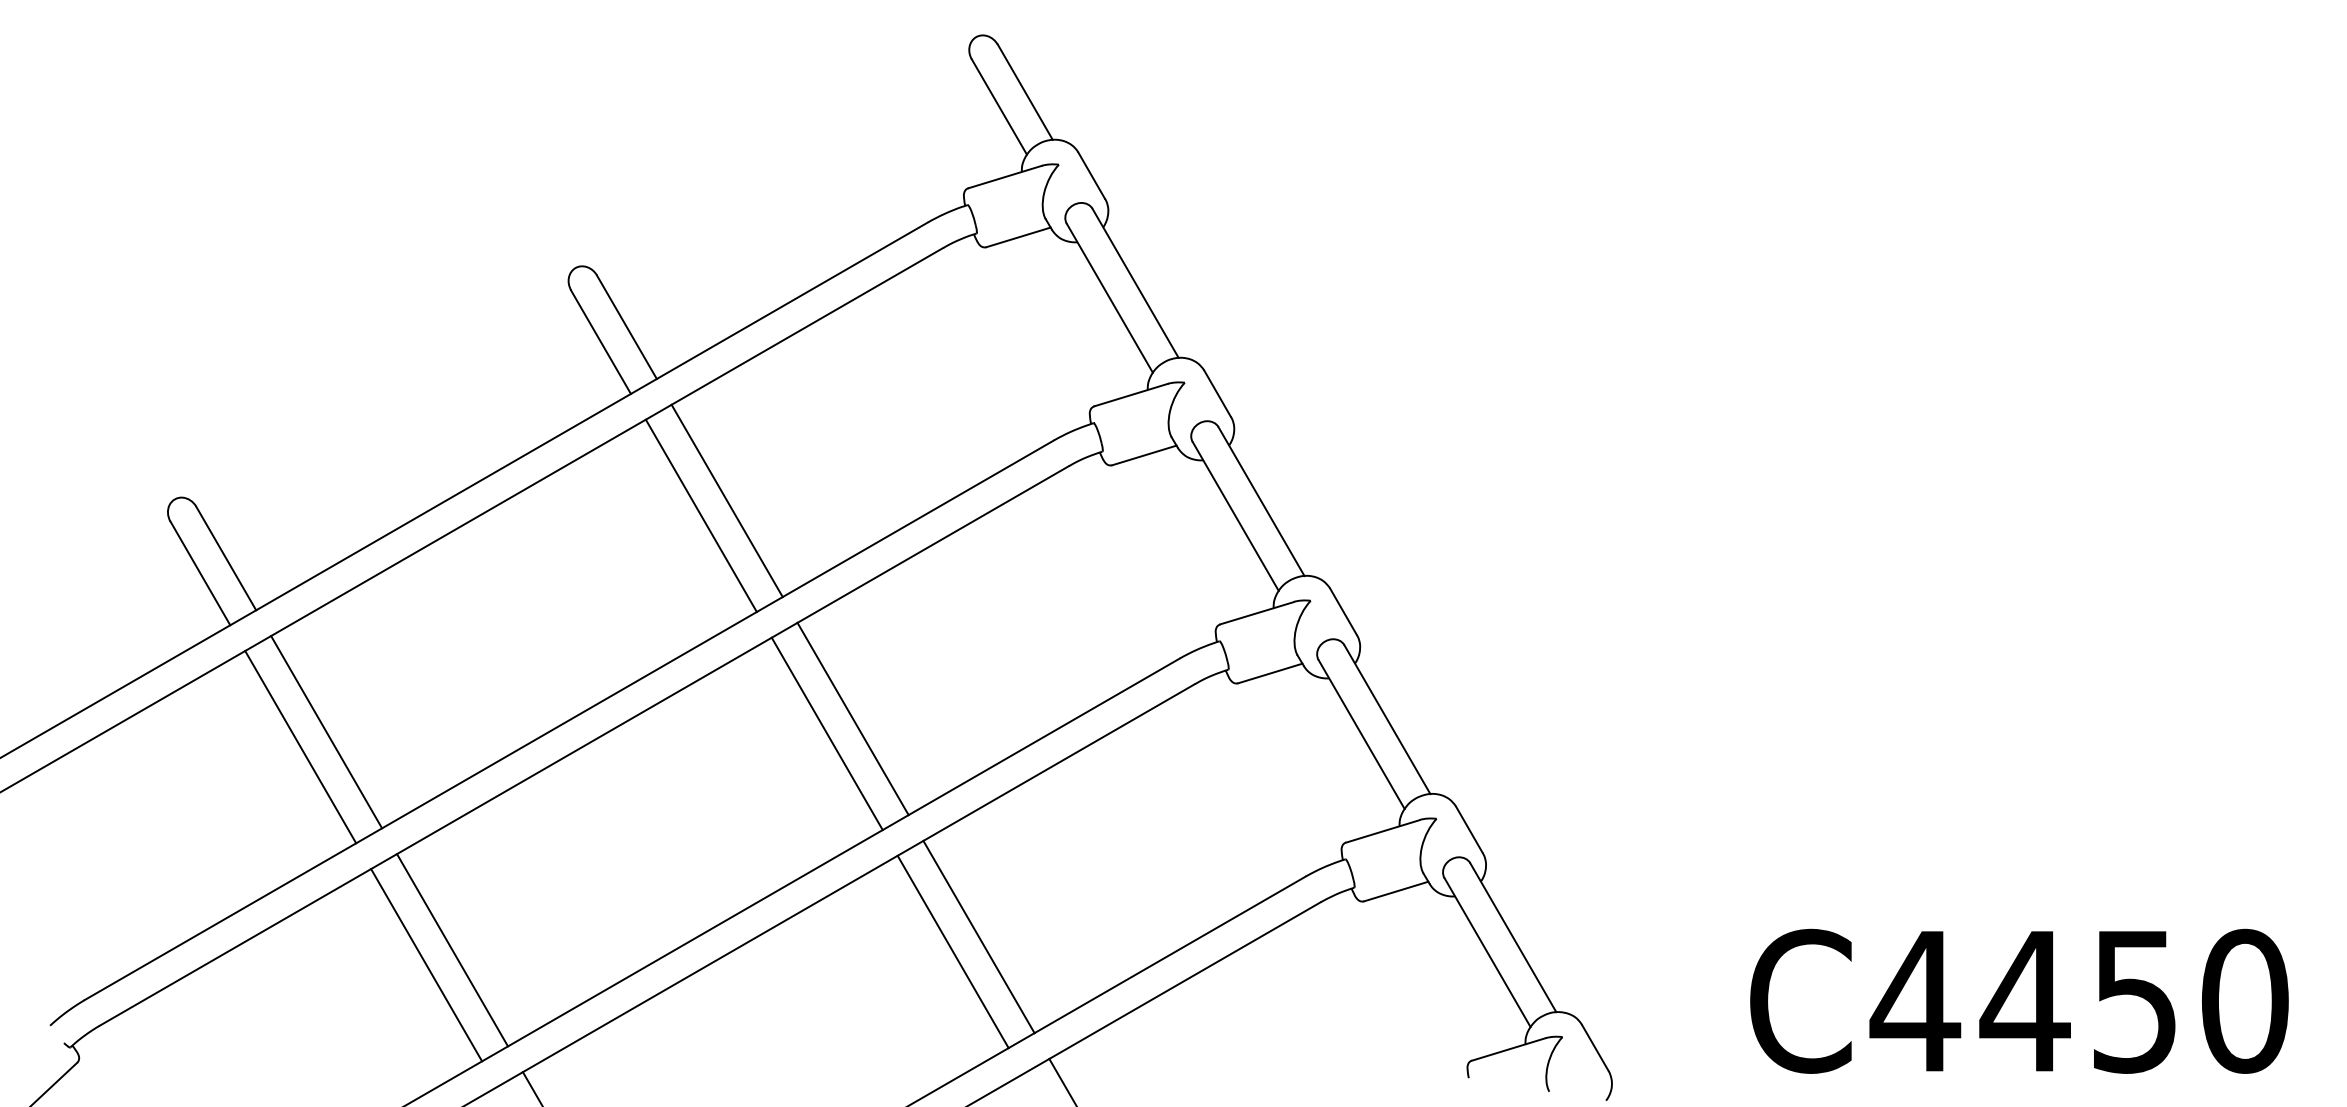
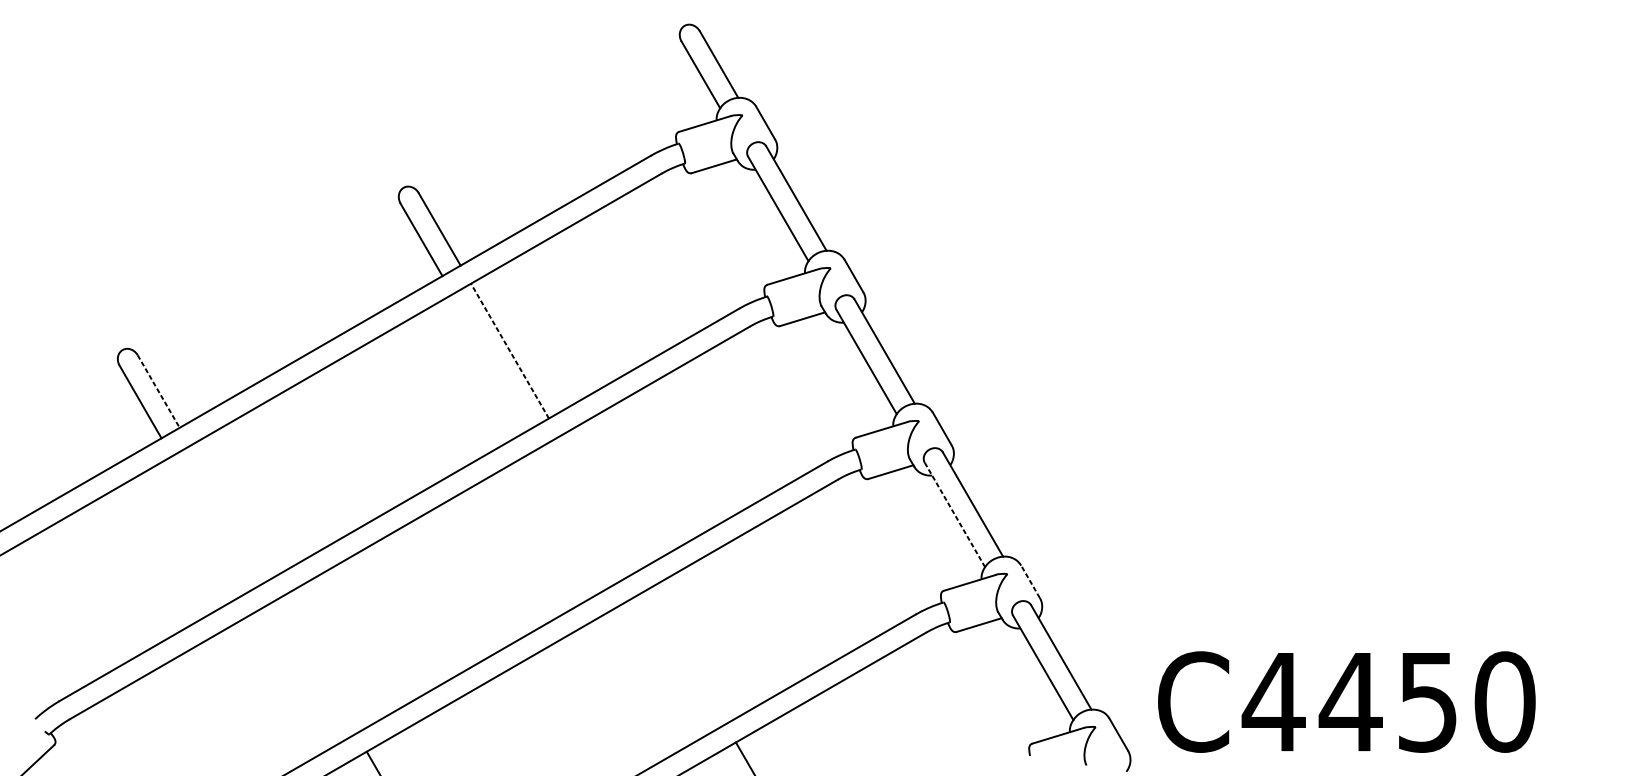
line: (726, 500) -> (509, 350), solid -> dashed
line: (700, 515) -> (491, 361), removed
line: (226, 558) -> (158, 391), solid -> dashed
line: (852, 718) -> (597, 503), removed
line: (326, 732) -> (228, 513), removed
line: (826, 733) -> (579, 514), removed
line: (1361, 734) -> (954, 514), solid -> dashed
line: (300, 747) -> (210, 524), removed
line: (1469, 829) -> (1030, 581), solid -> dashed
line: (978, 936) -> (686, 656), removed
line: (452, 950) -> (317, 666), removed
line: (952, 951) -> (668, 667), removed
line: (426, 965) -> (299, 676), removed
text: (2019, 1000) -> (1346, 701), moved

